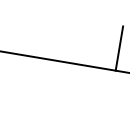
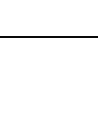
line: (119, 48) -> (90, 22), removed

